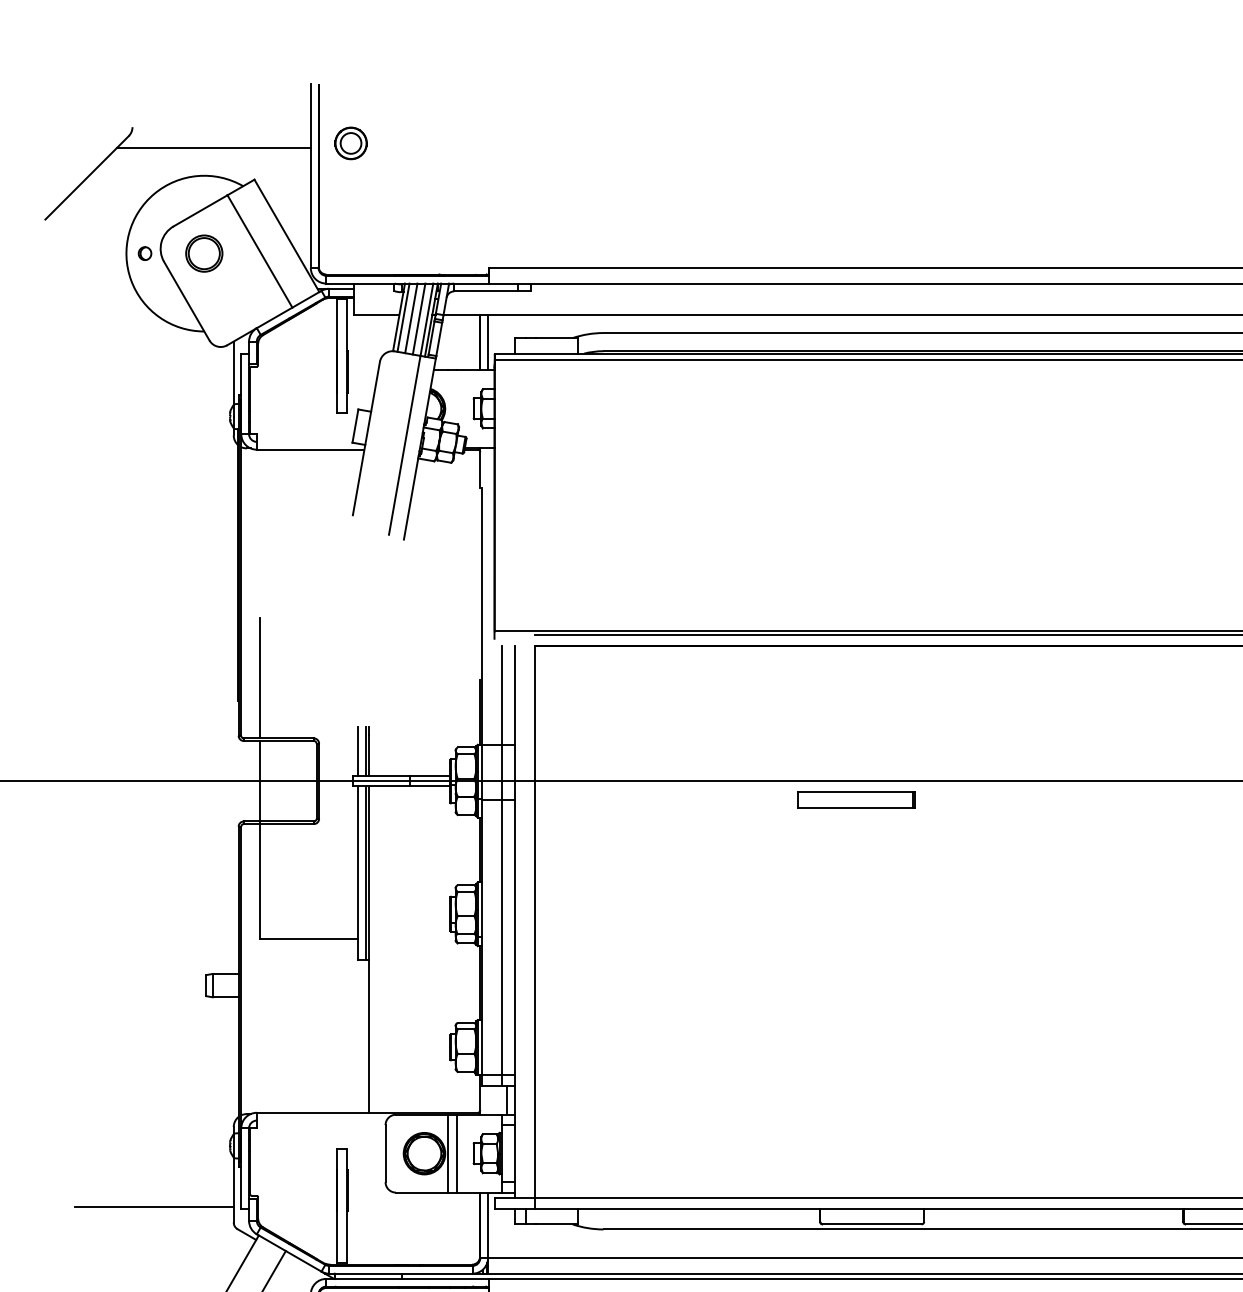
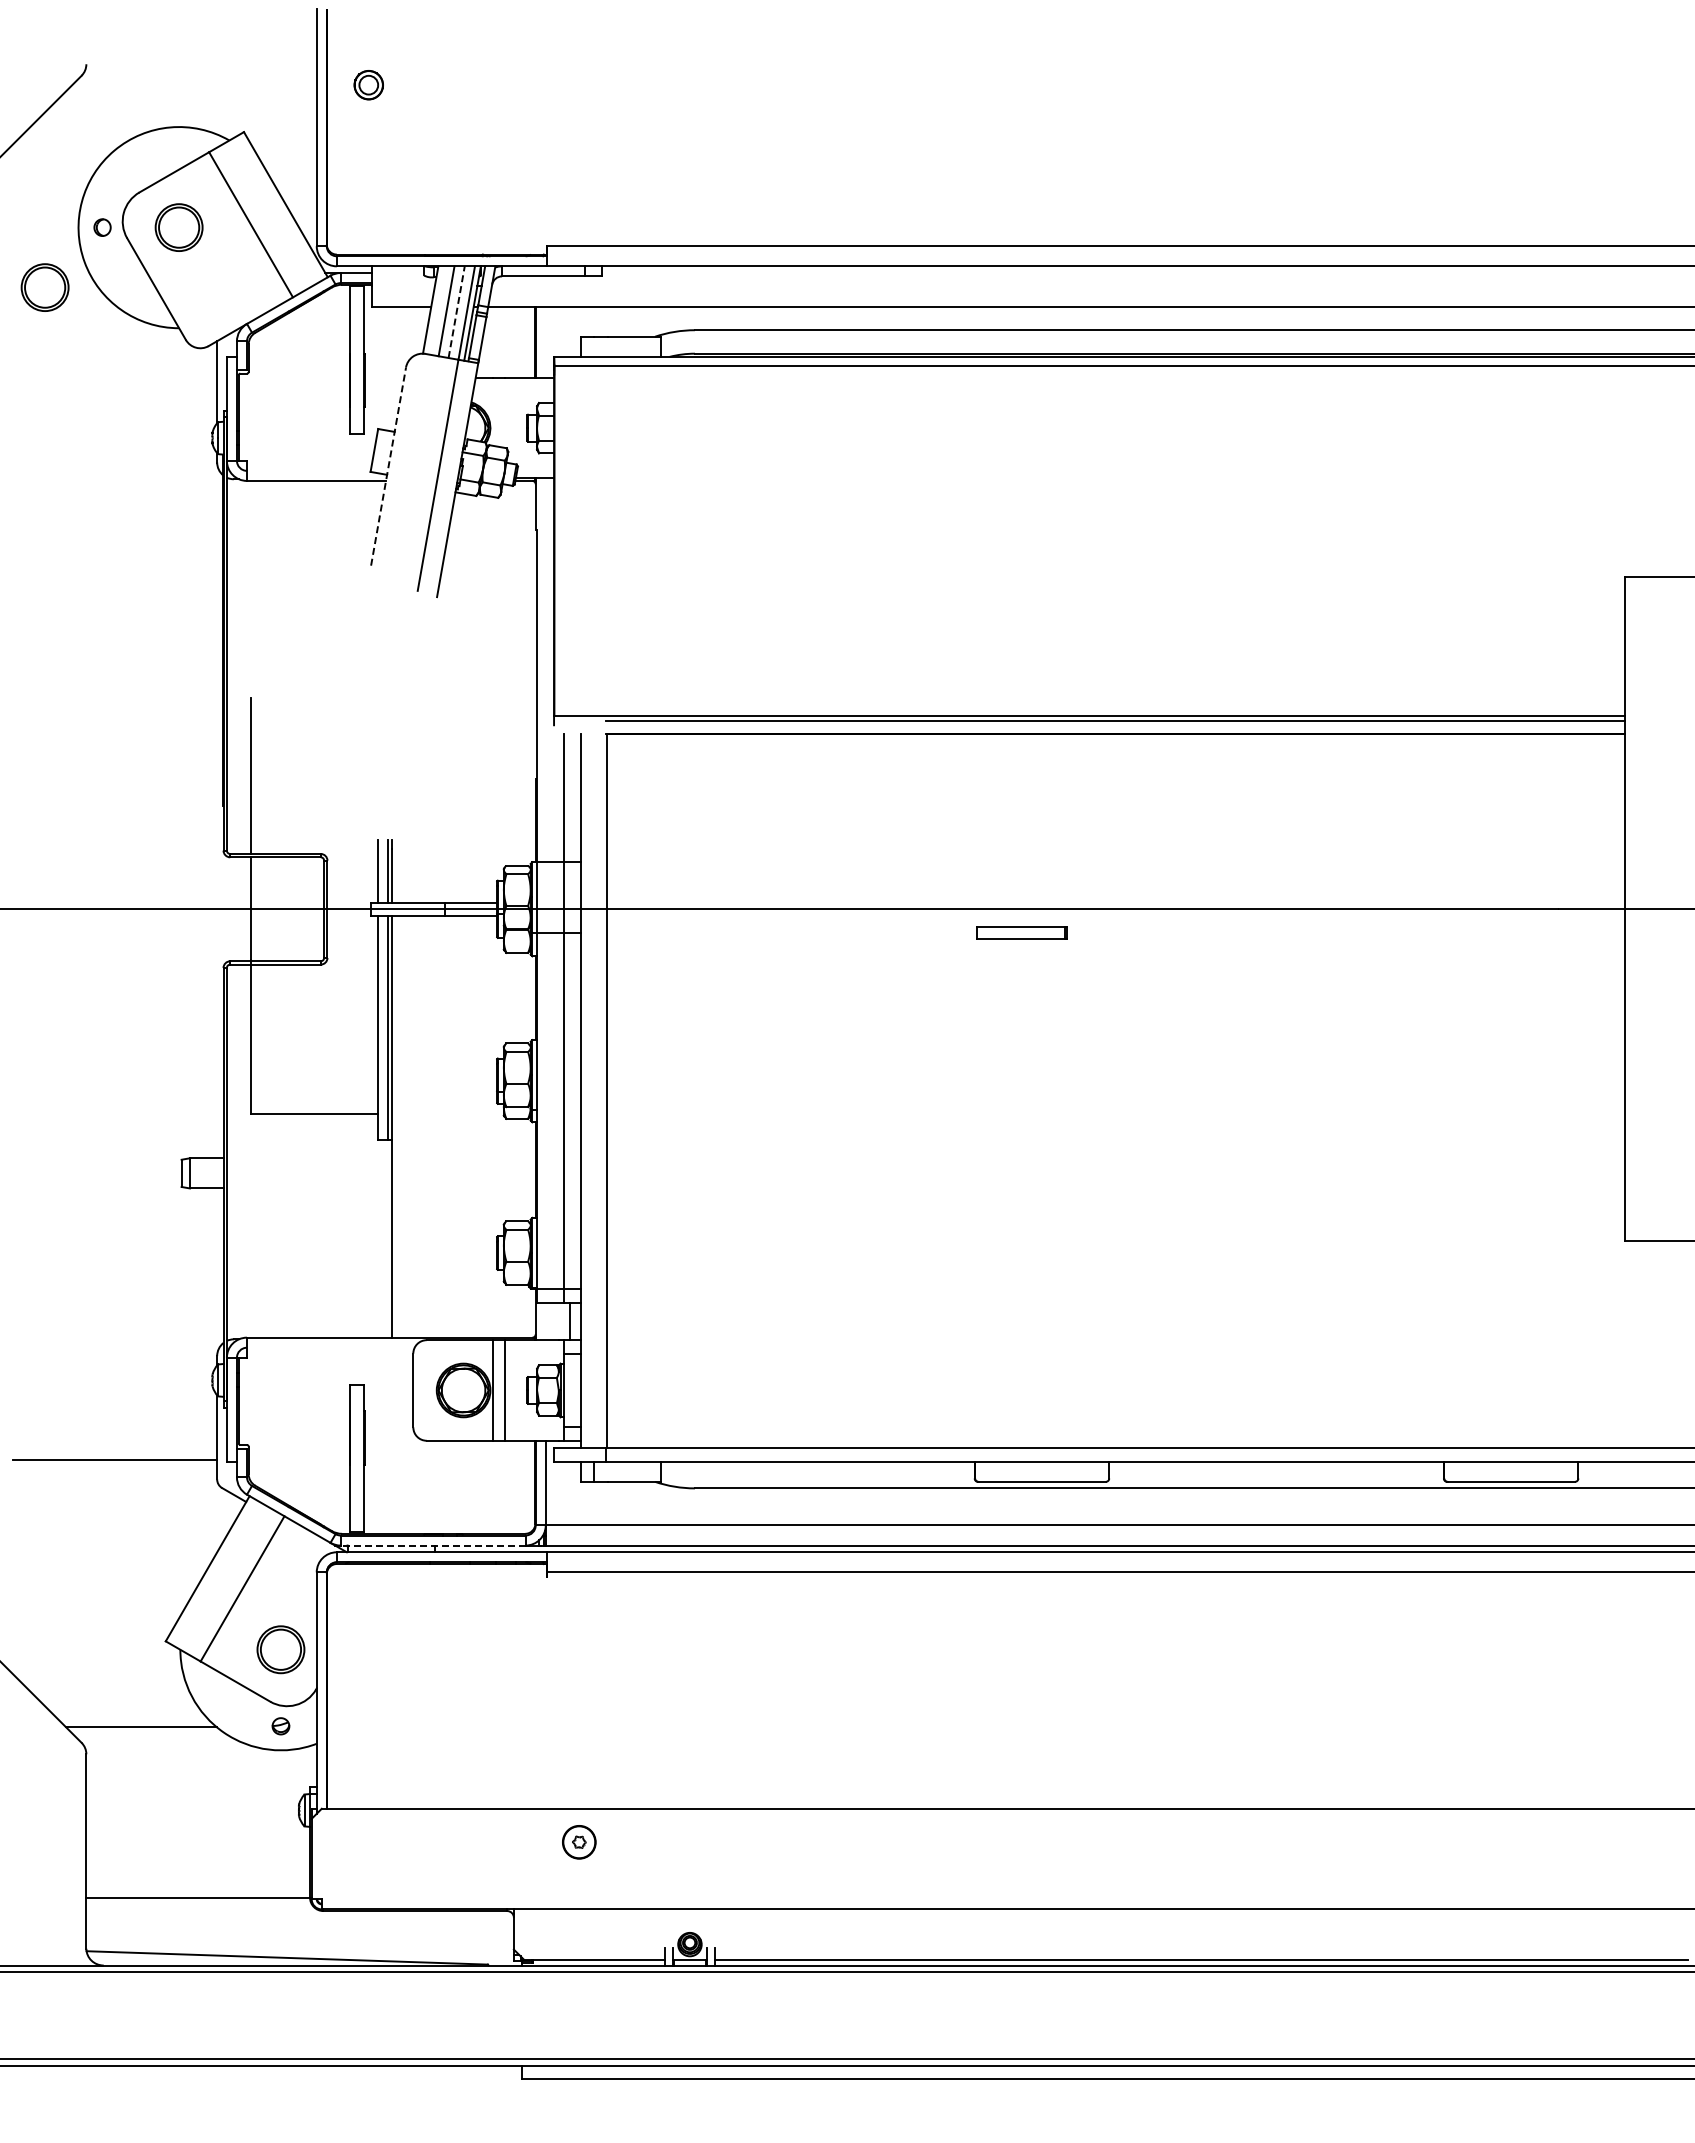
part: (350, 142) -> (368, 84), size x0.7
line: (213, 148) -> (190, 91), removed
part: (100, 299) -> (44, 287), added
line: (403, 317) -> (436, 310), removed
line: (418, 319) -> (456, 312), solid -> dashed
line: (487, 341) -> (545, 341), removed
line: (366, 438) -> (388, 466), solid -> dashed
part: (856, 799) -> (1021, 932), size x0.6
line: (401, 1273) -> (433, 1545), solid -> dashed

